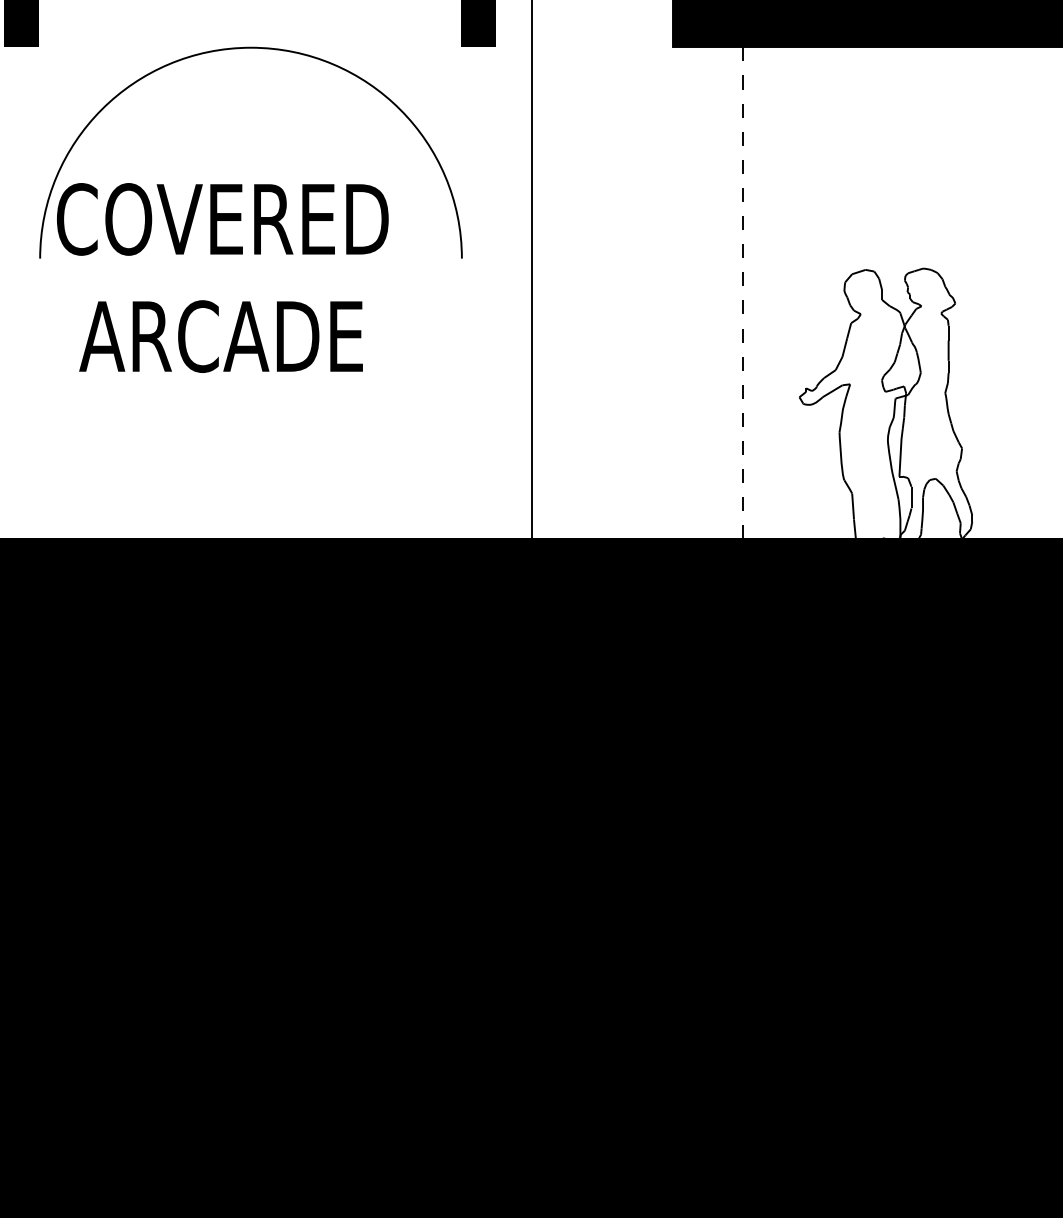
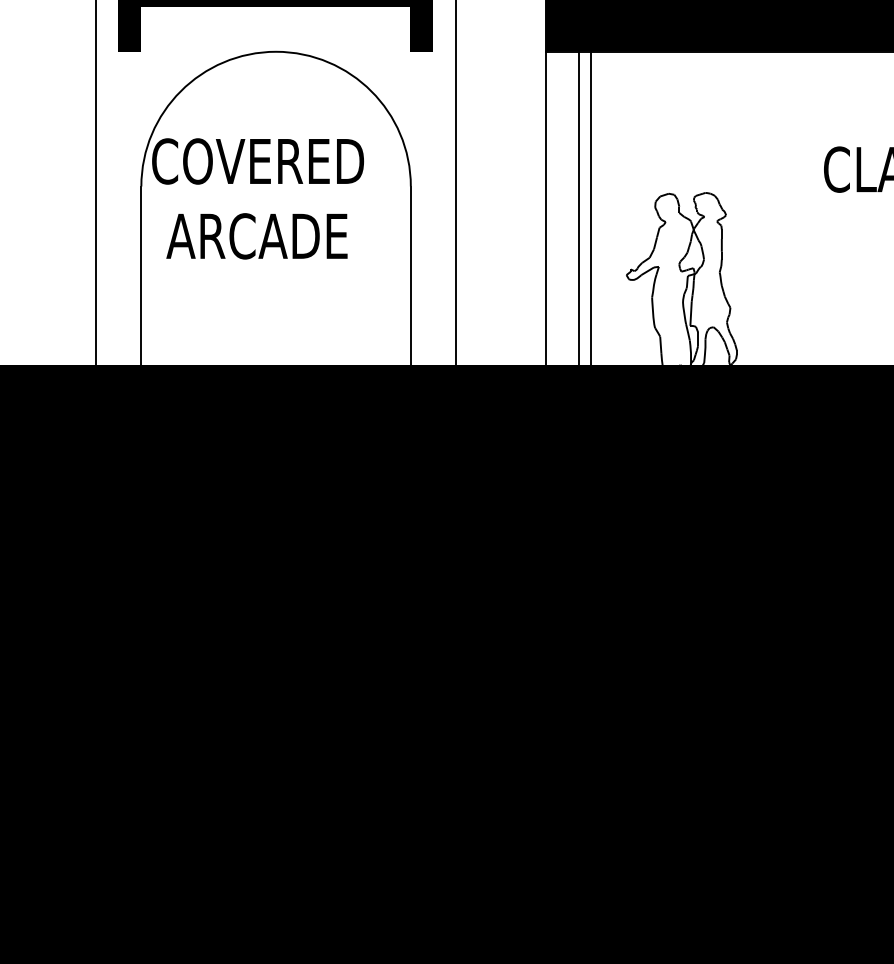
line: (672, 292) -> (545, 208), added
line: (725, 292) -> (579, 208), added
line: (743, 292) -> (590, 208), dashed -> solid
line: (40, 397) -> (141, 275), added
line: (461, 397) -> (410, 275), added

